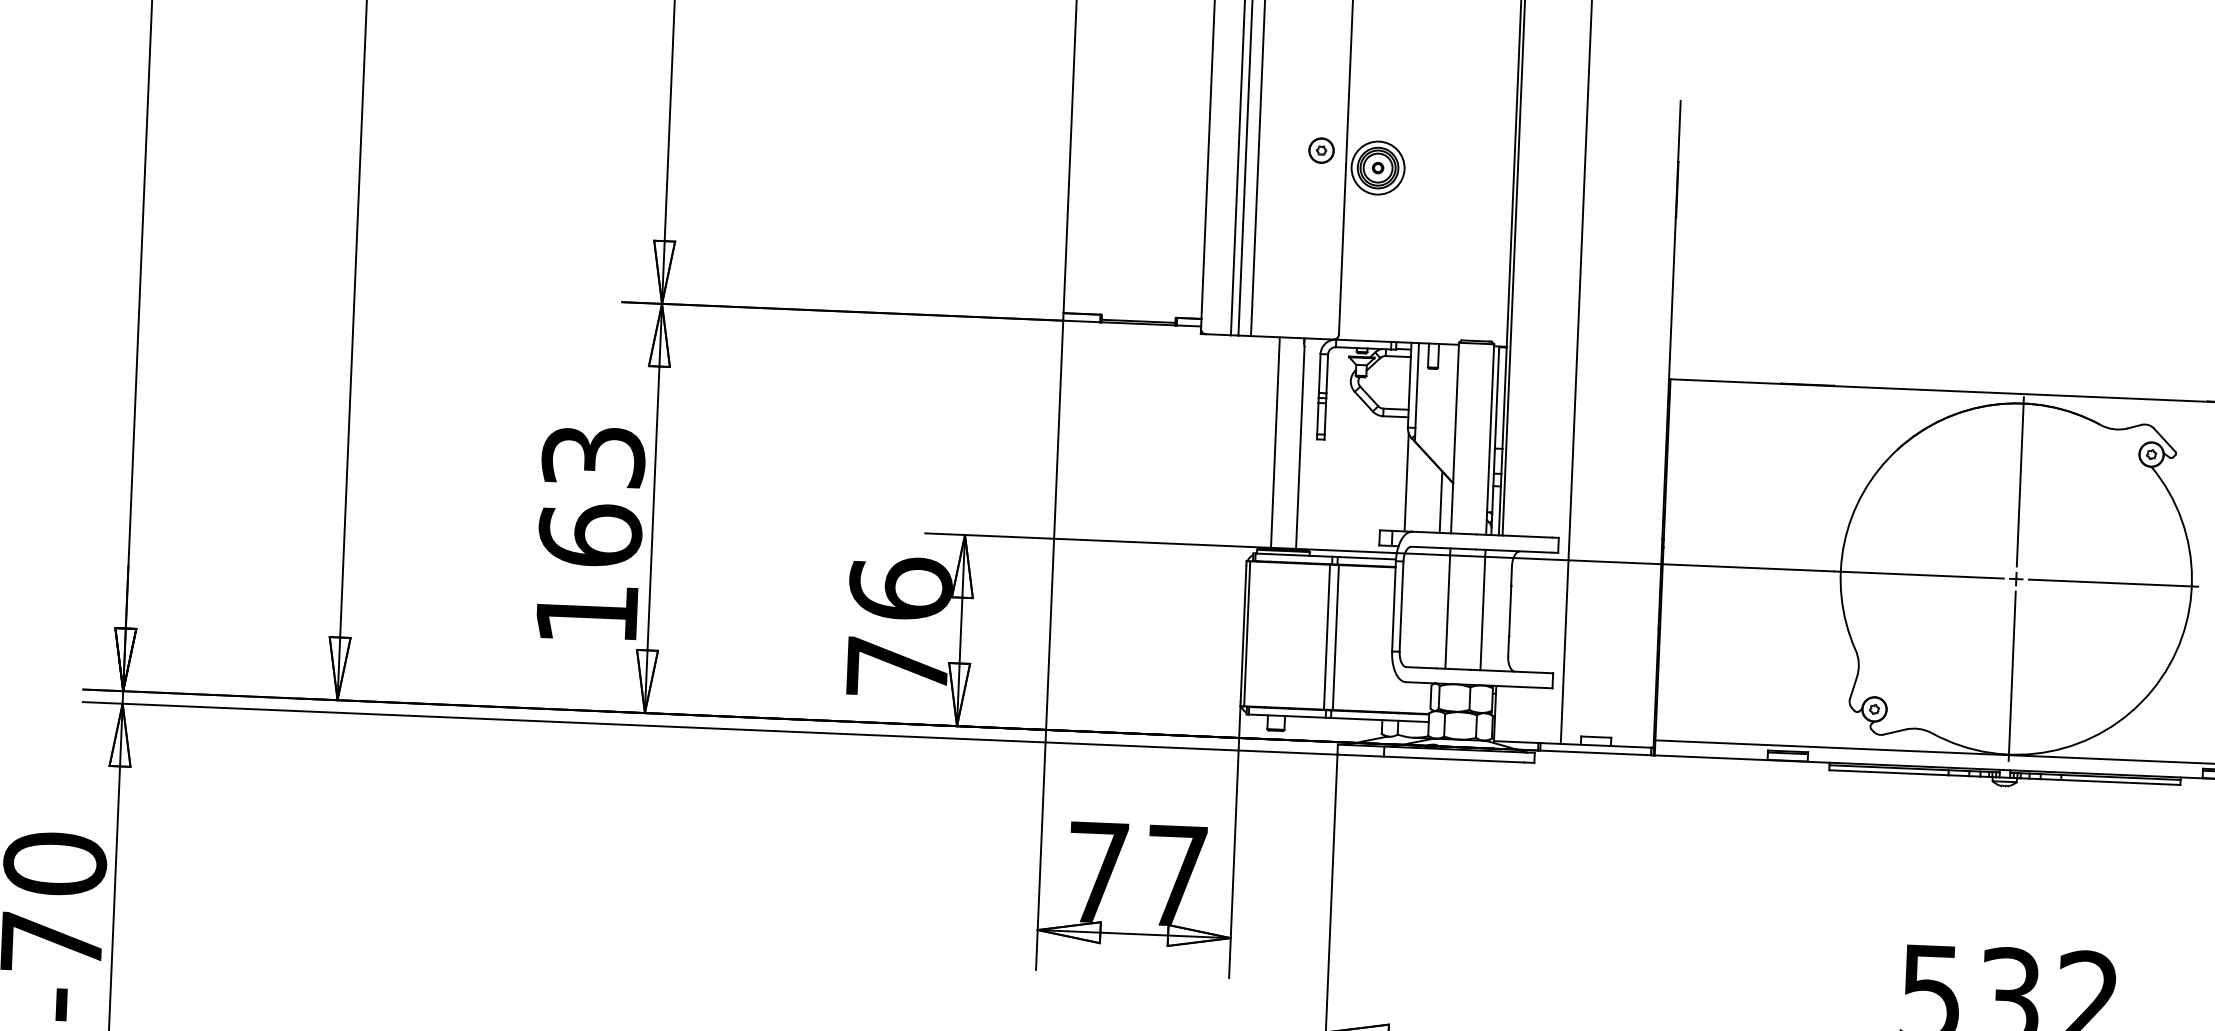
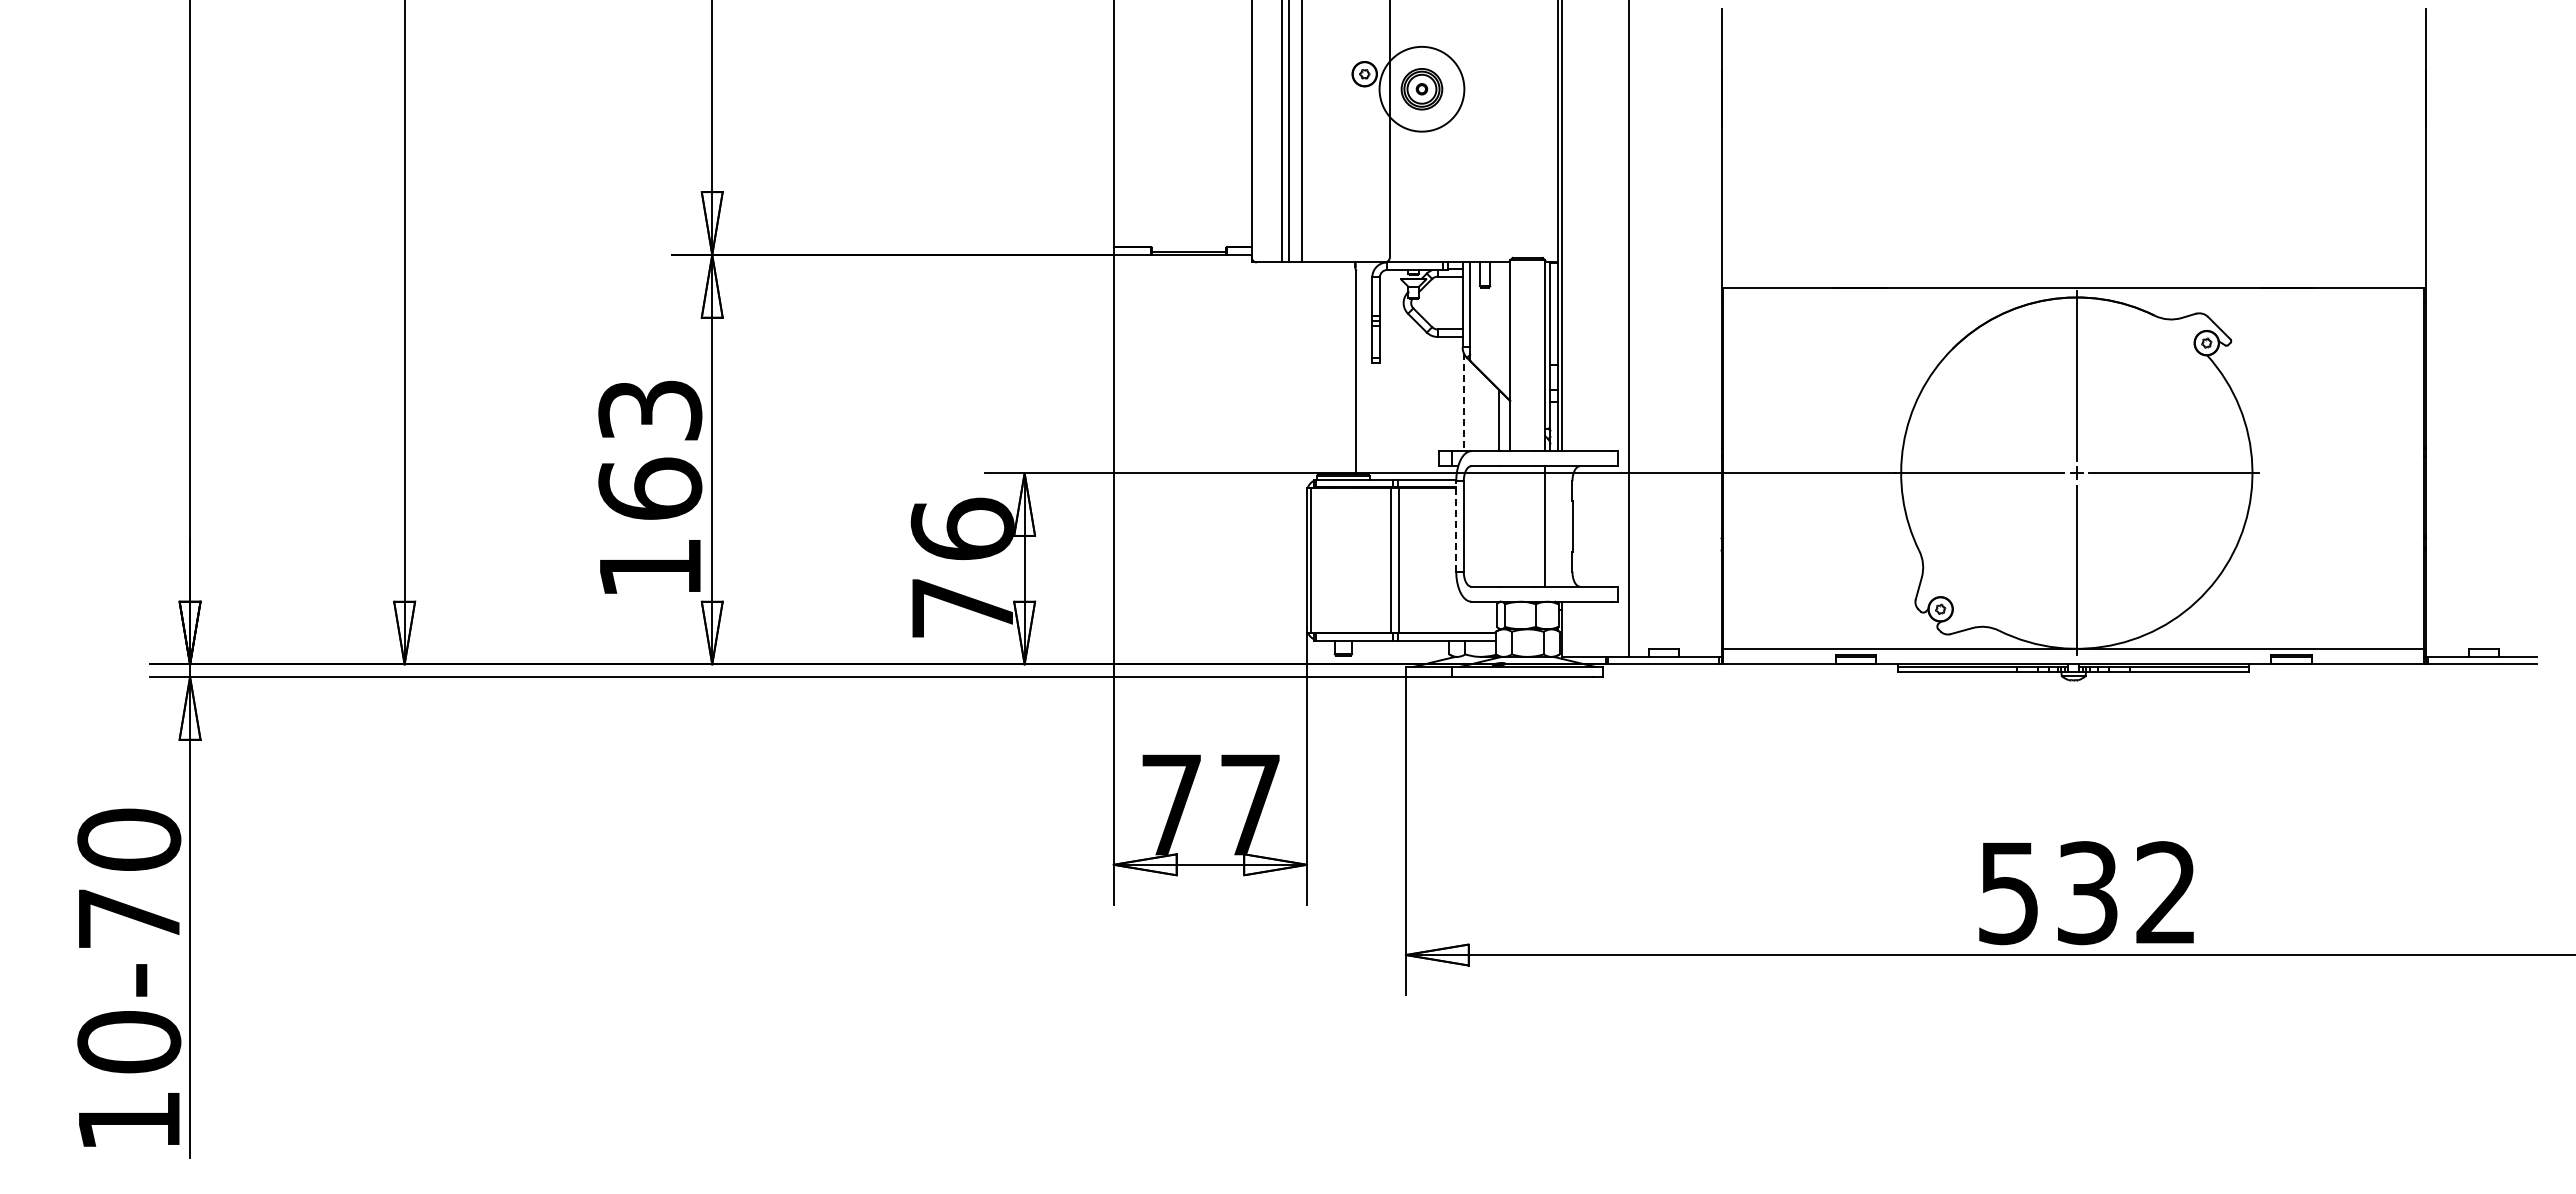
circle: (1377, 167) -> (1421, 88), size x1.6
line: (1275, 443) -> (1330, 368), removed
line: (1406, 482) -> (1463, 402), solid -> dashed
line: (1394, 605) -> (1456, 525), solid -> dashed
line: (1448, 608) -> (1510, 526), removed

